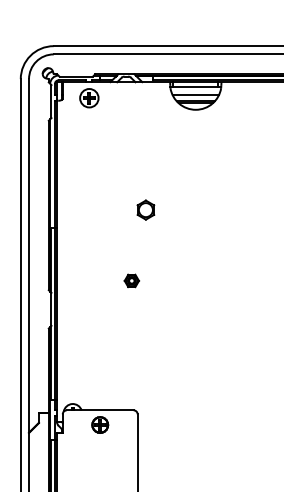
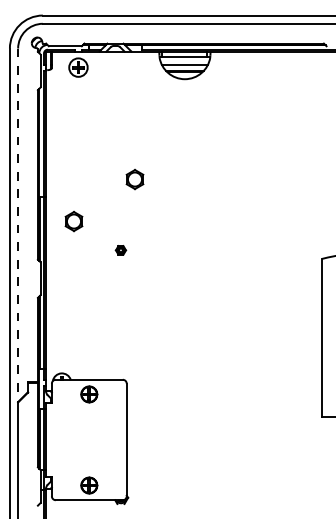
part: (84, 252) -> (73, 221), added
line: (29, 256) -> (18, 225), solid -> dashed
part: (131, 281) -> (120, 250), size x0.7

